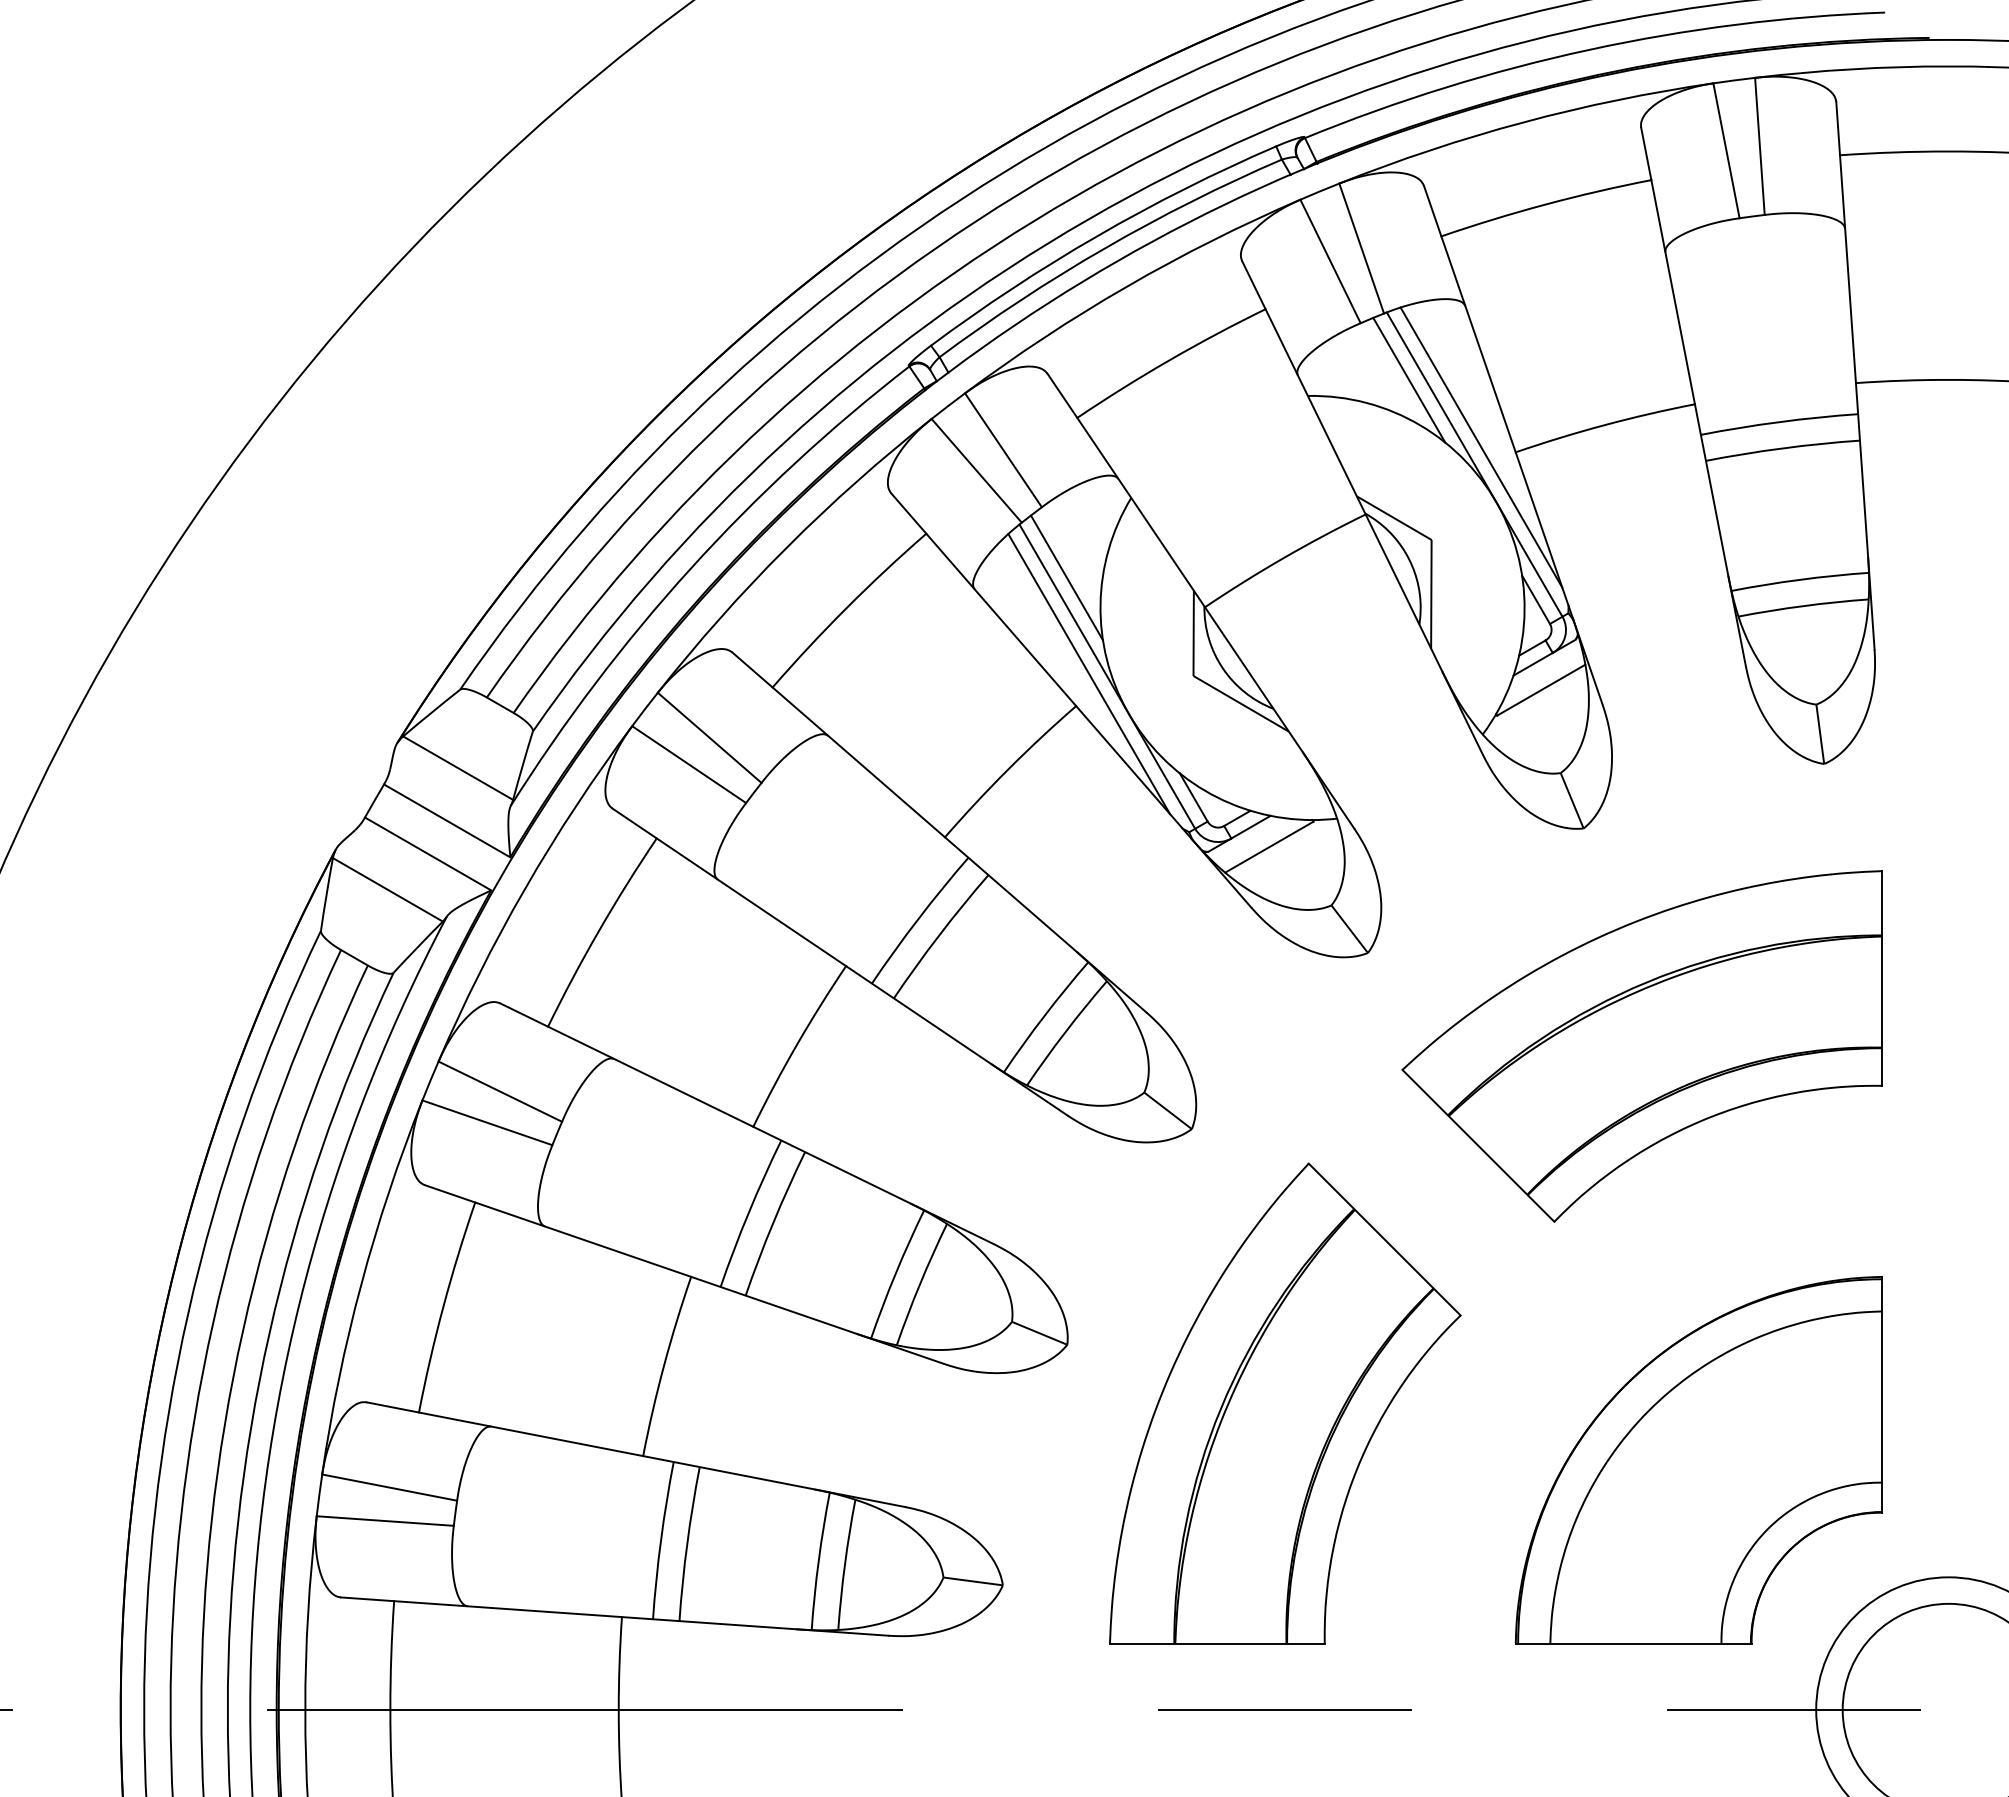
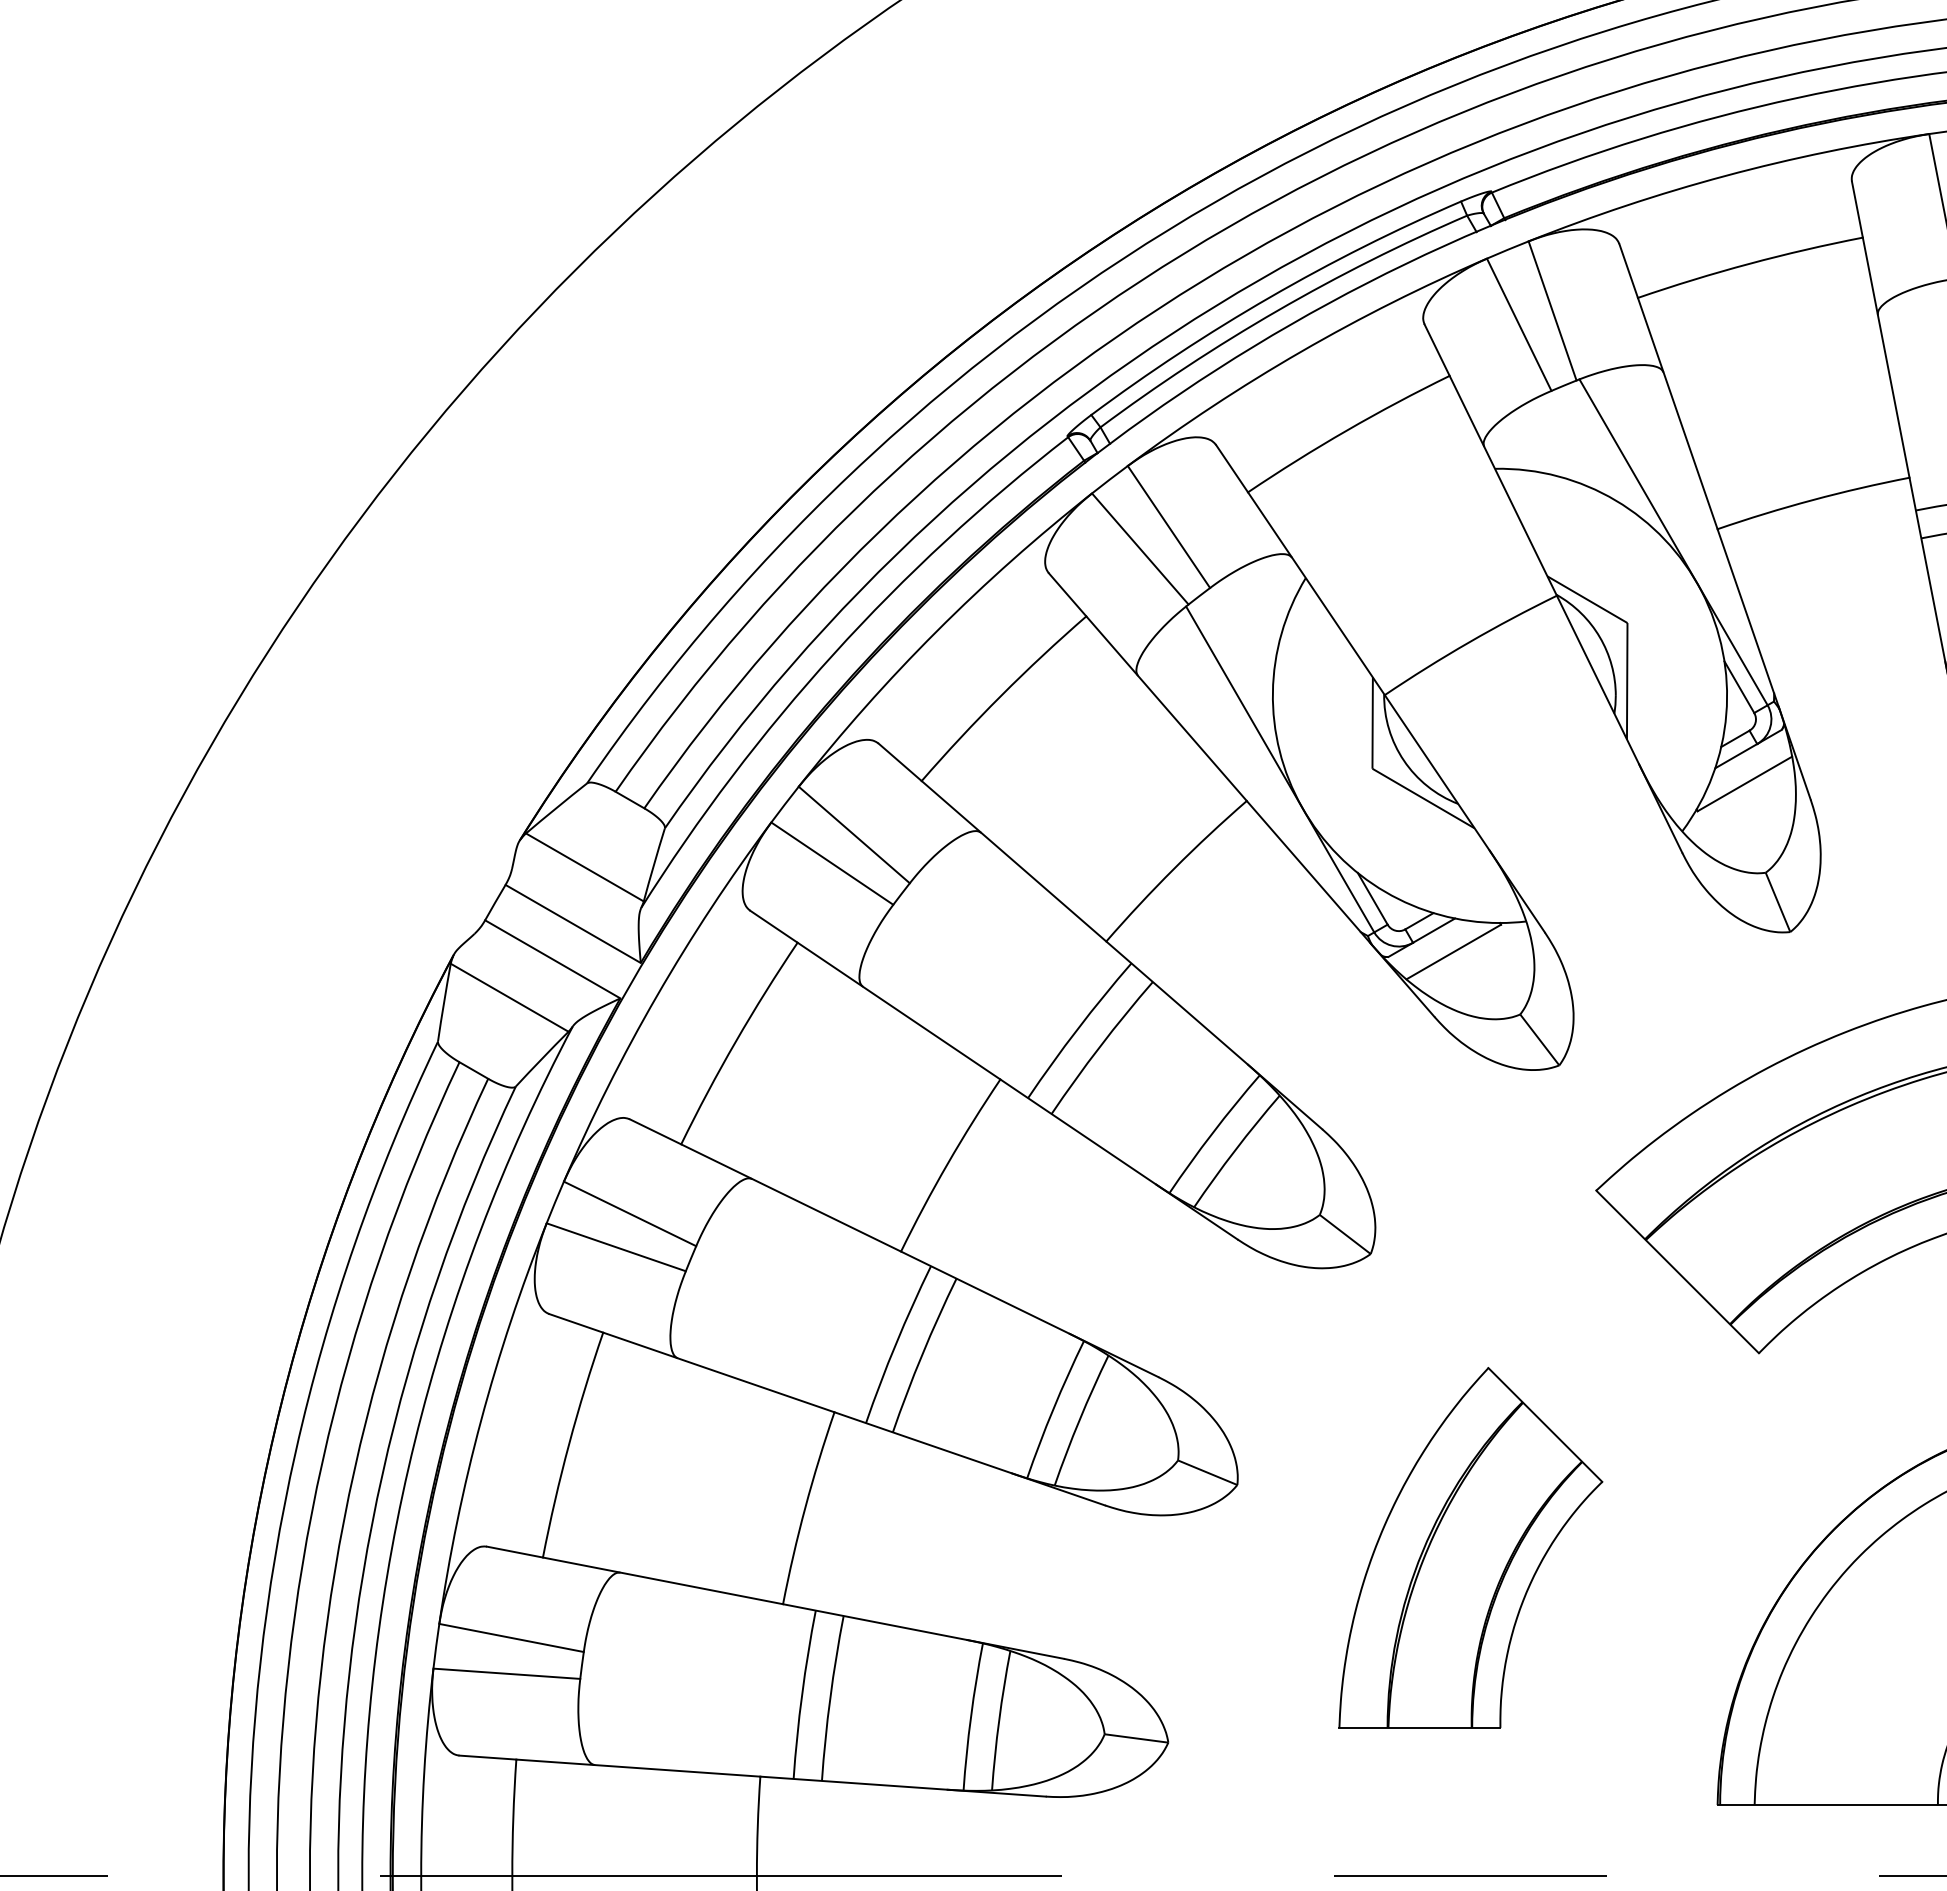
line: (1409, 379) -> (1603, 451), removed
line: (1481, 447) -> (1680, 524), removed
line: (1066, 577) -> (1236, 663), removed
line: (1089, 674) -> (1261, 767), removed
part: (1285, 1403) -> (1471, 1547), size x0.7

